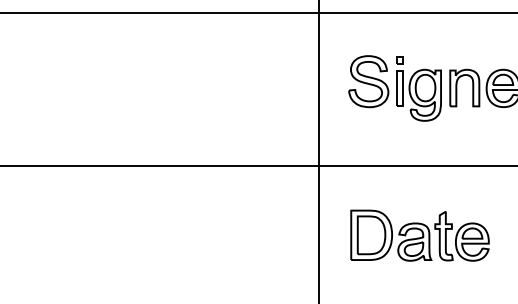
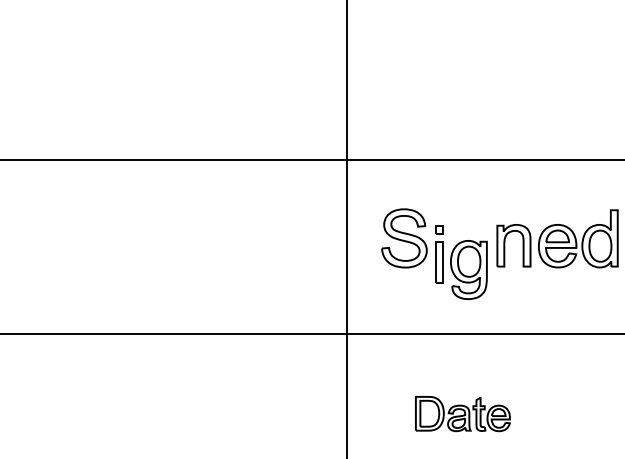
part: (418, 88) -> (461, 262), moved
part: (419, 235) -> (462, 413), size x0.6

